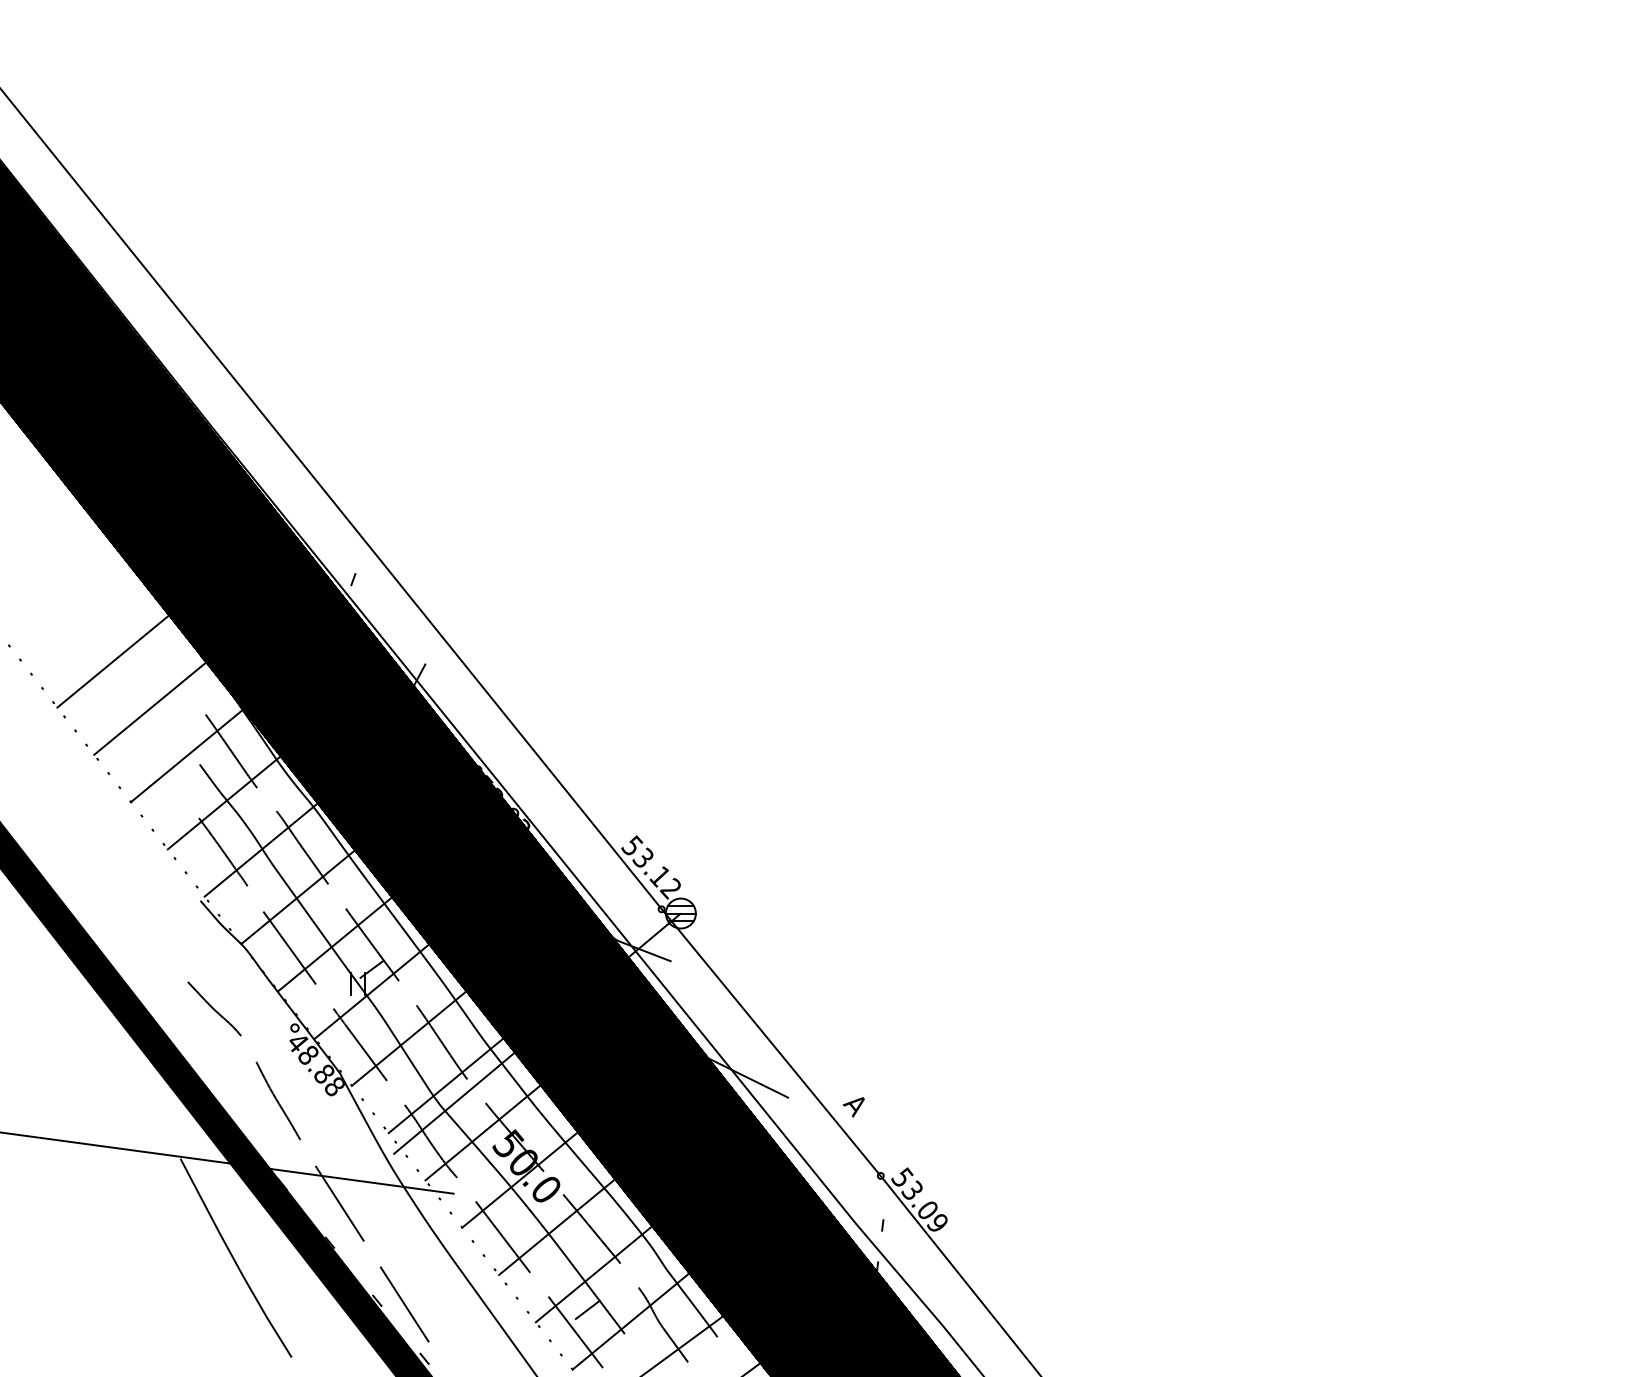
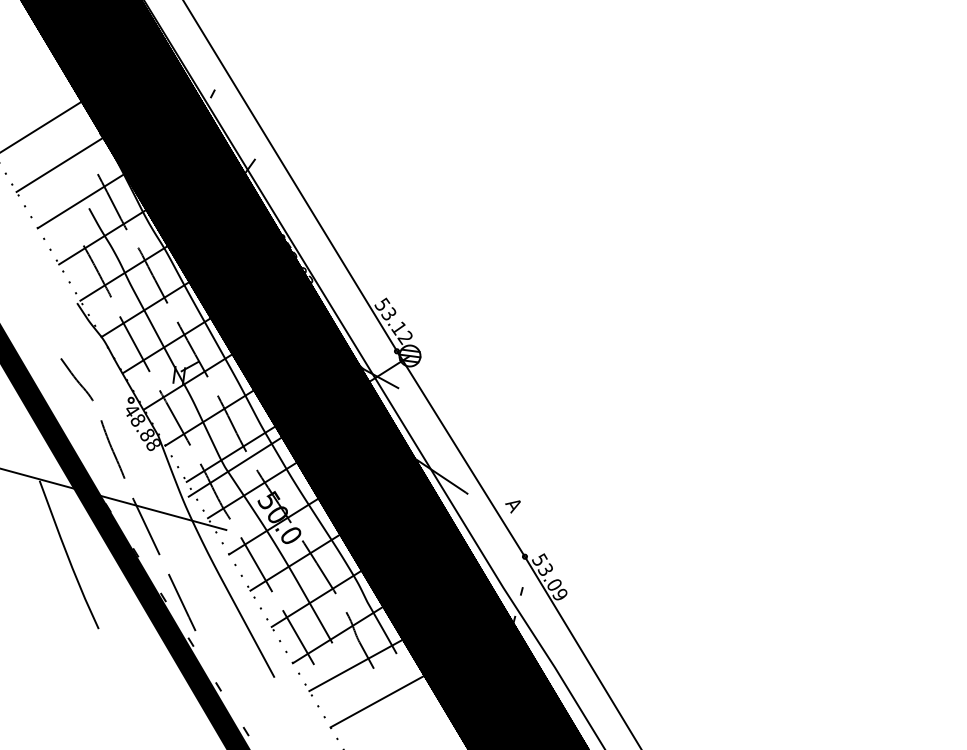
line: (587, 1309) -> (308, 622), removed

